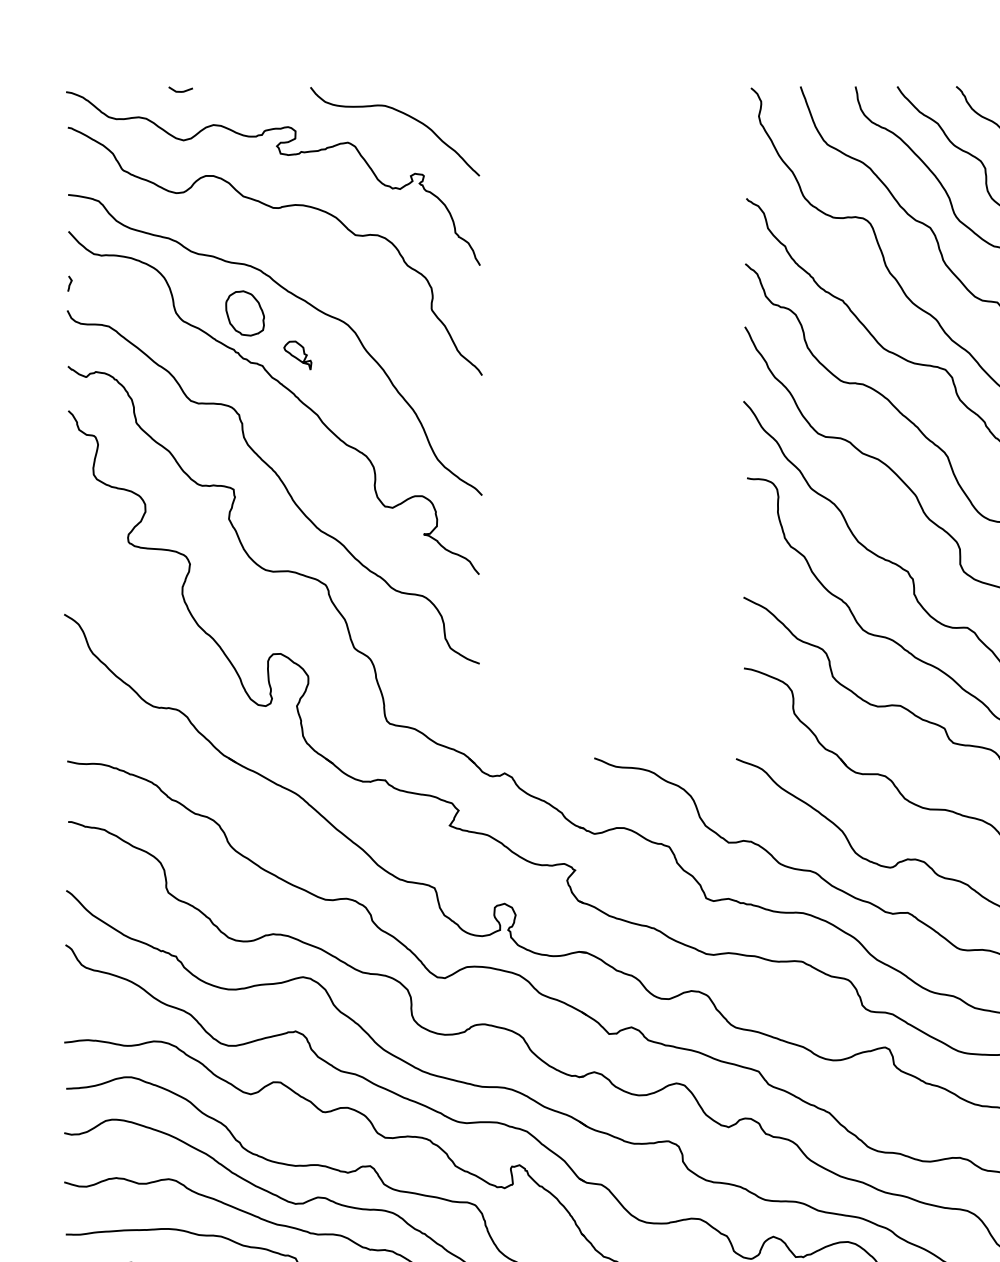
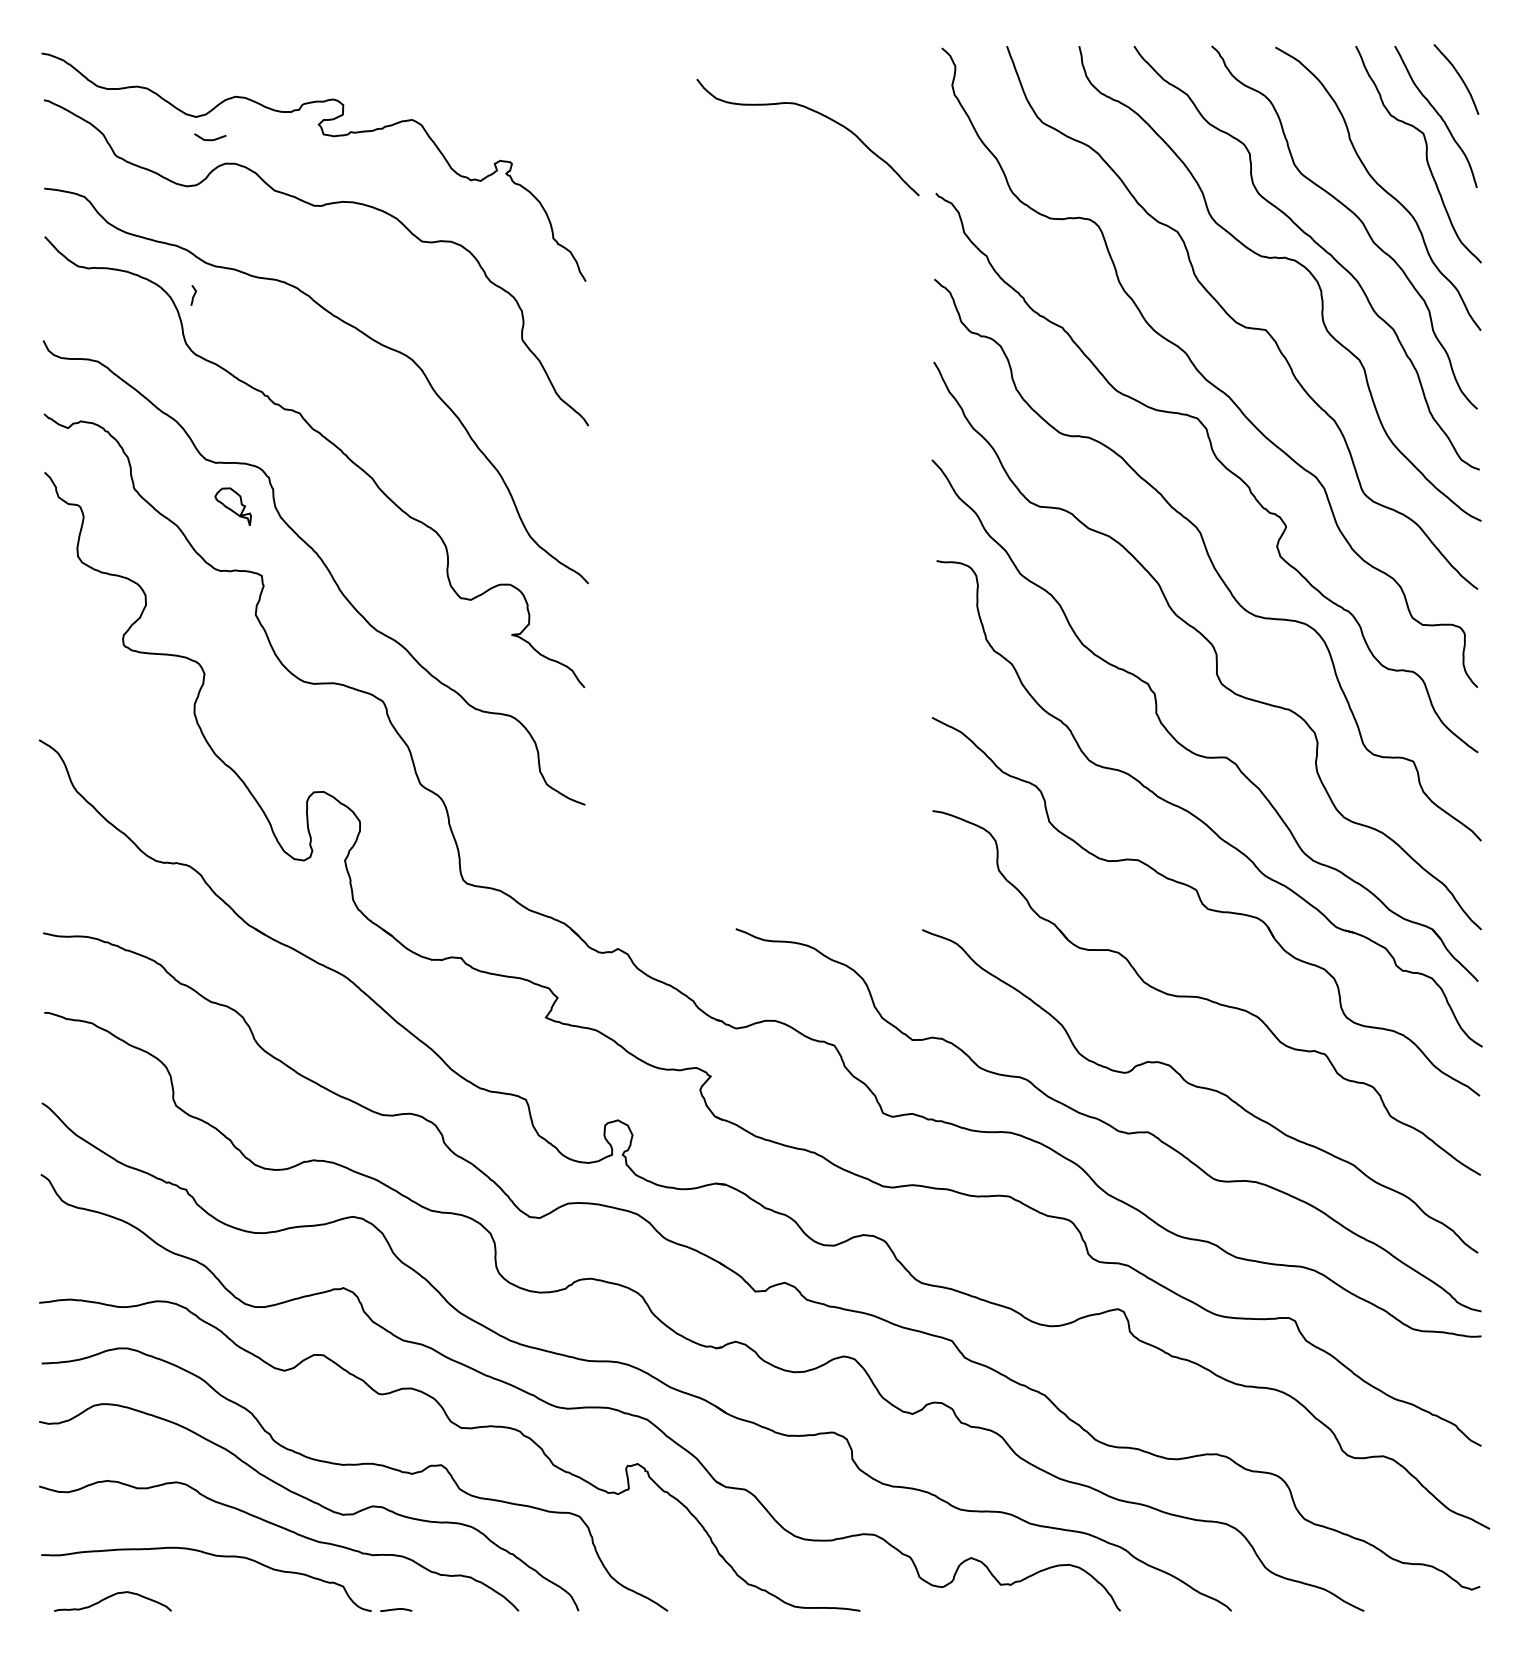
line: (180, 91) -> (210, 139), moved
curve: (403, 114) -> (819, 114), moved
curve: (69, 283) -> (193, 295), moved
part: (244, 313) -> (276, 344), removed
part: (297, 355) -> (232, 506), moved

